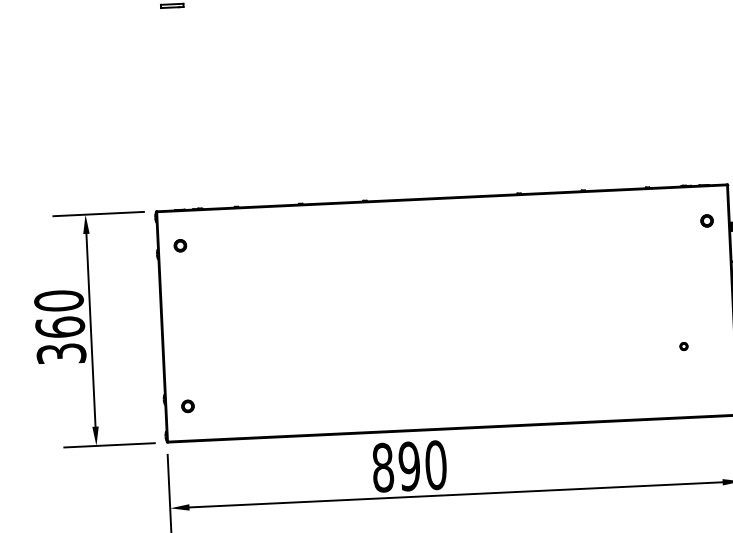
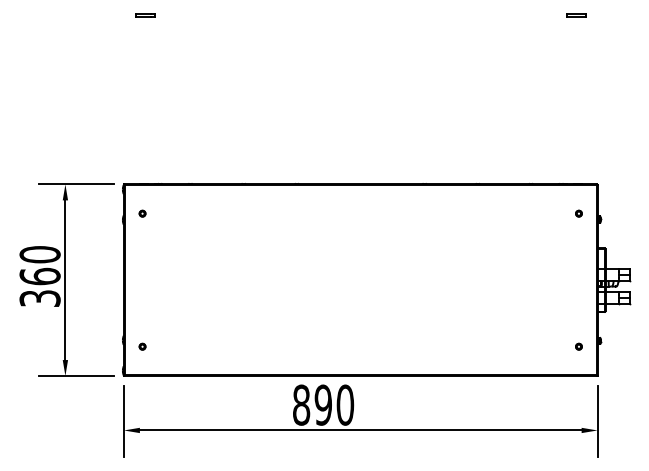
part: (706, 220) -> (578, 213), size x0.62
part: (180, 245) -> (142, 213), size x0.62
part: (683, 346) -> (578, 346), moved
part: (187, 405) -> (142, 346), size x0.62

